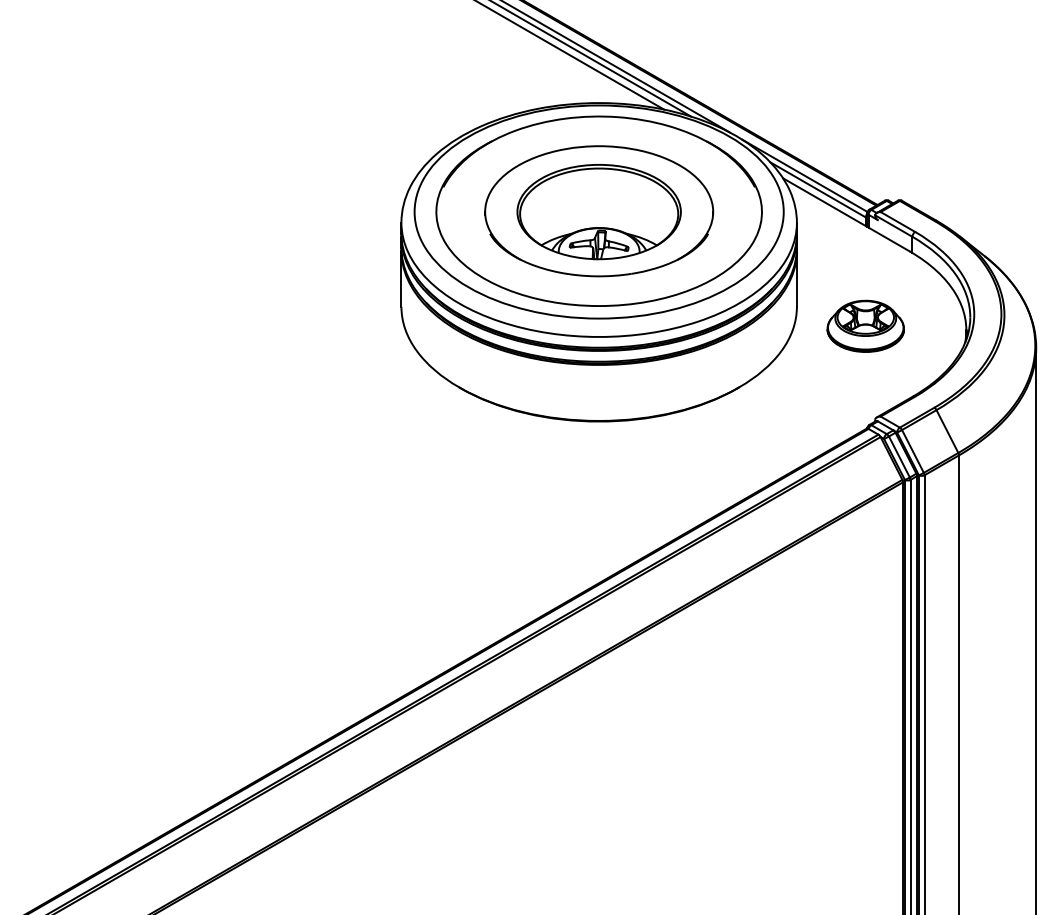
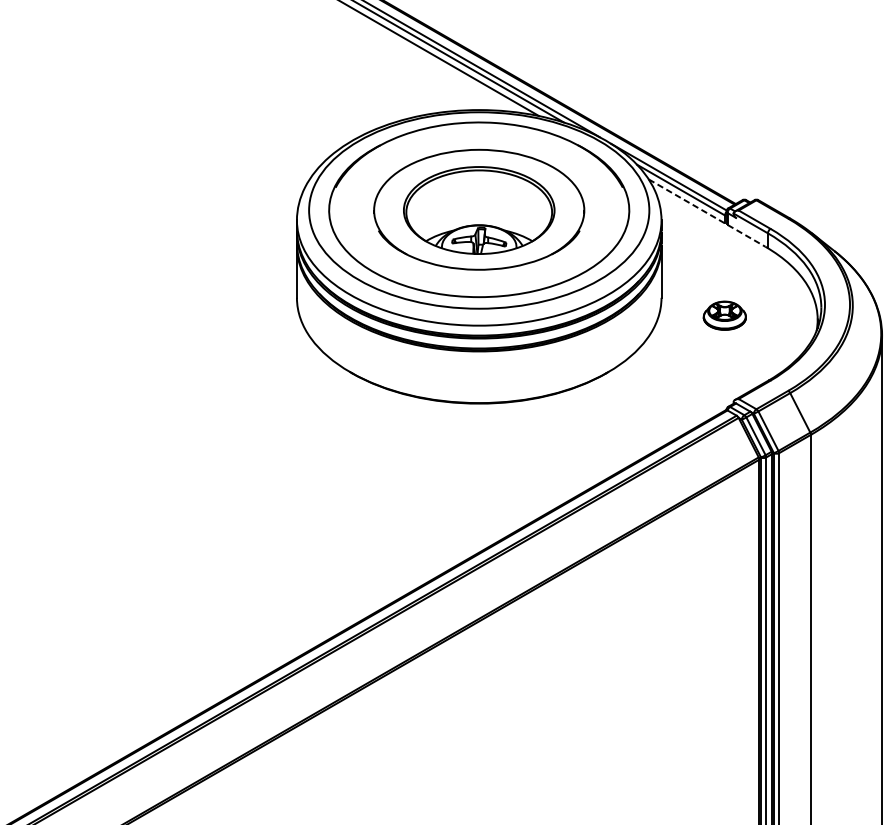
line: (846, 215) -> (707, 213), solid -> dashed
part: (865, 325) -> (724, 315), size x0.6

